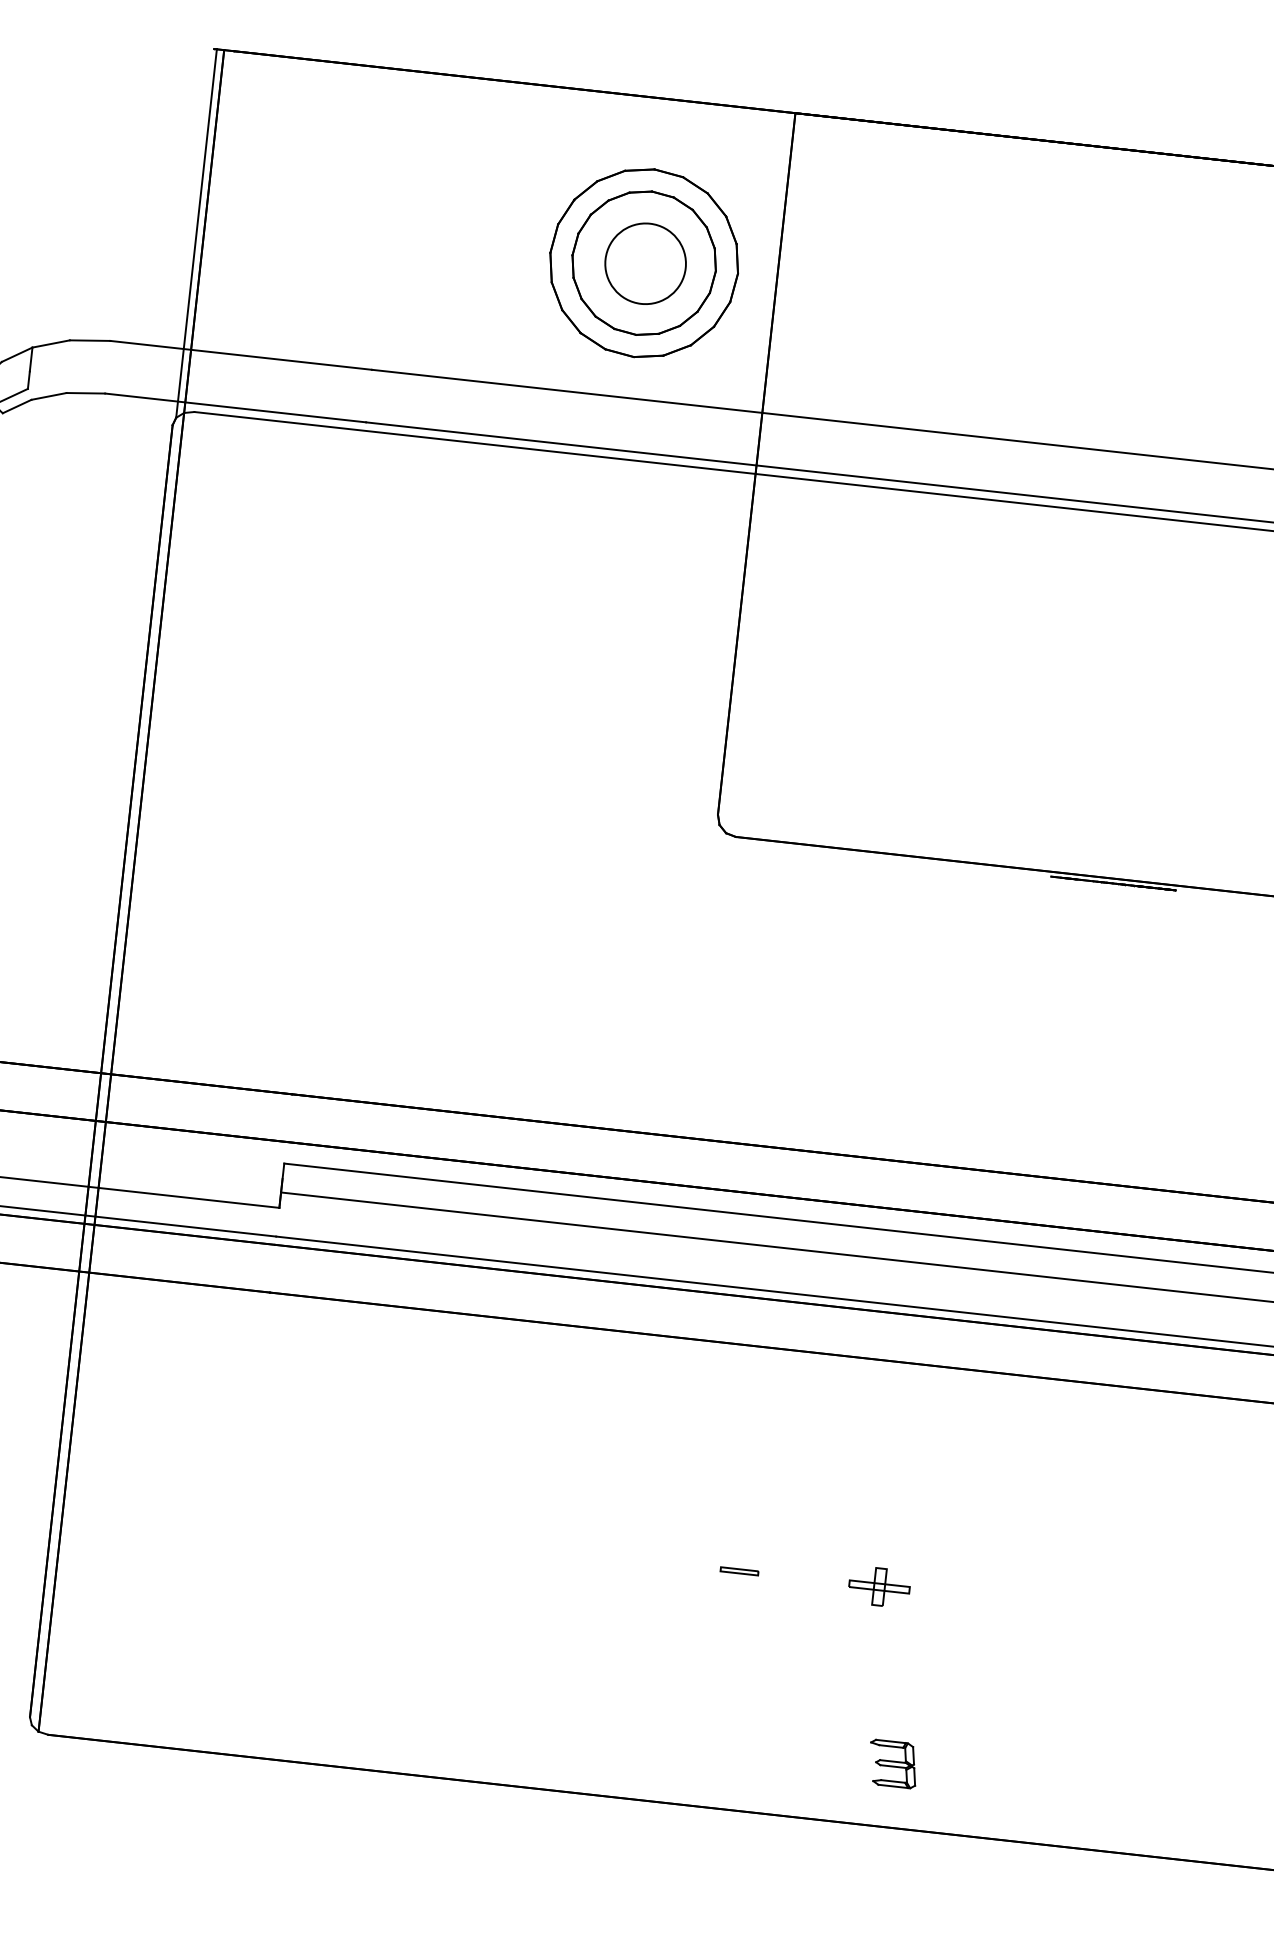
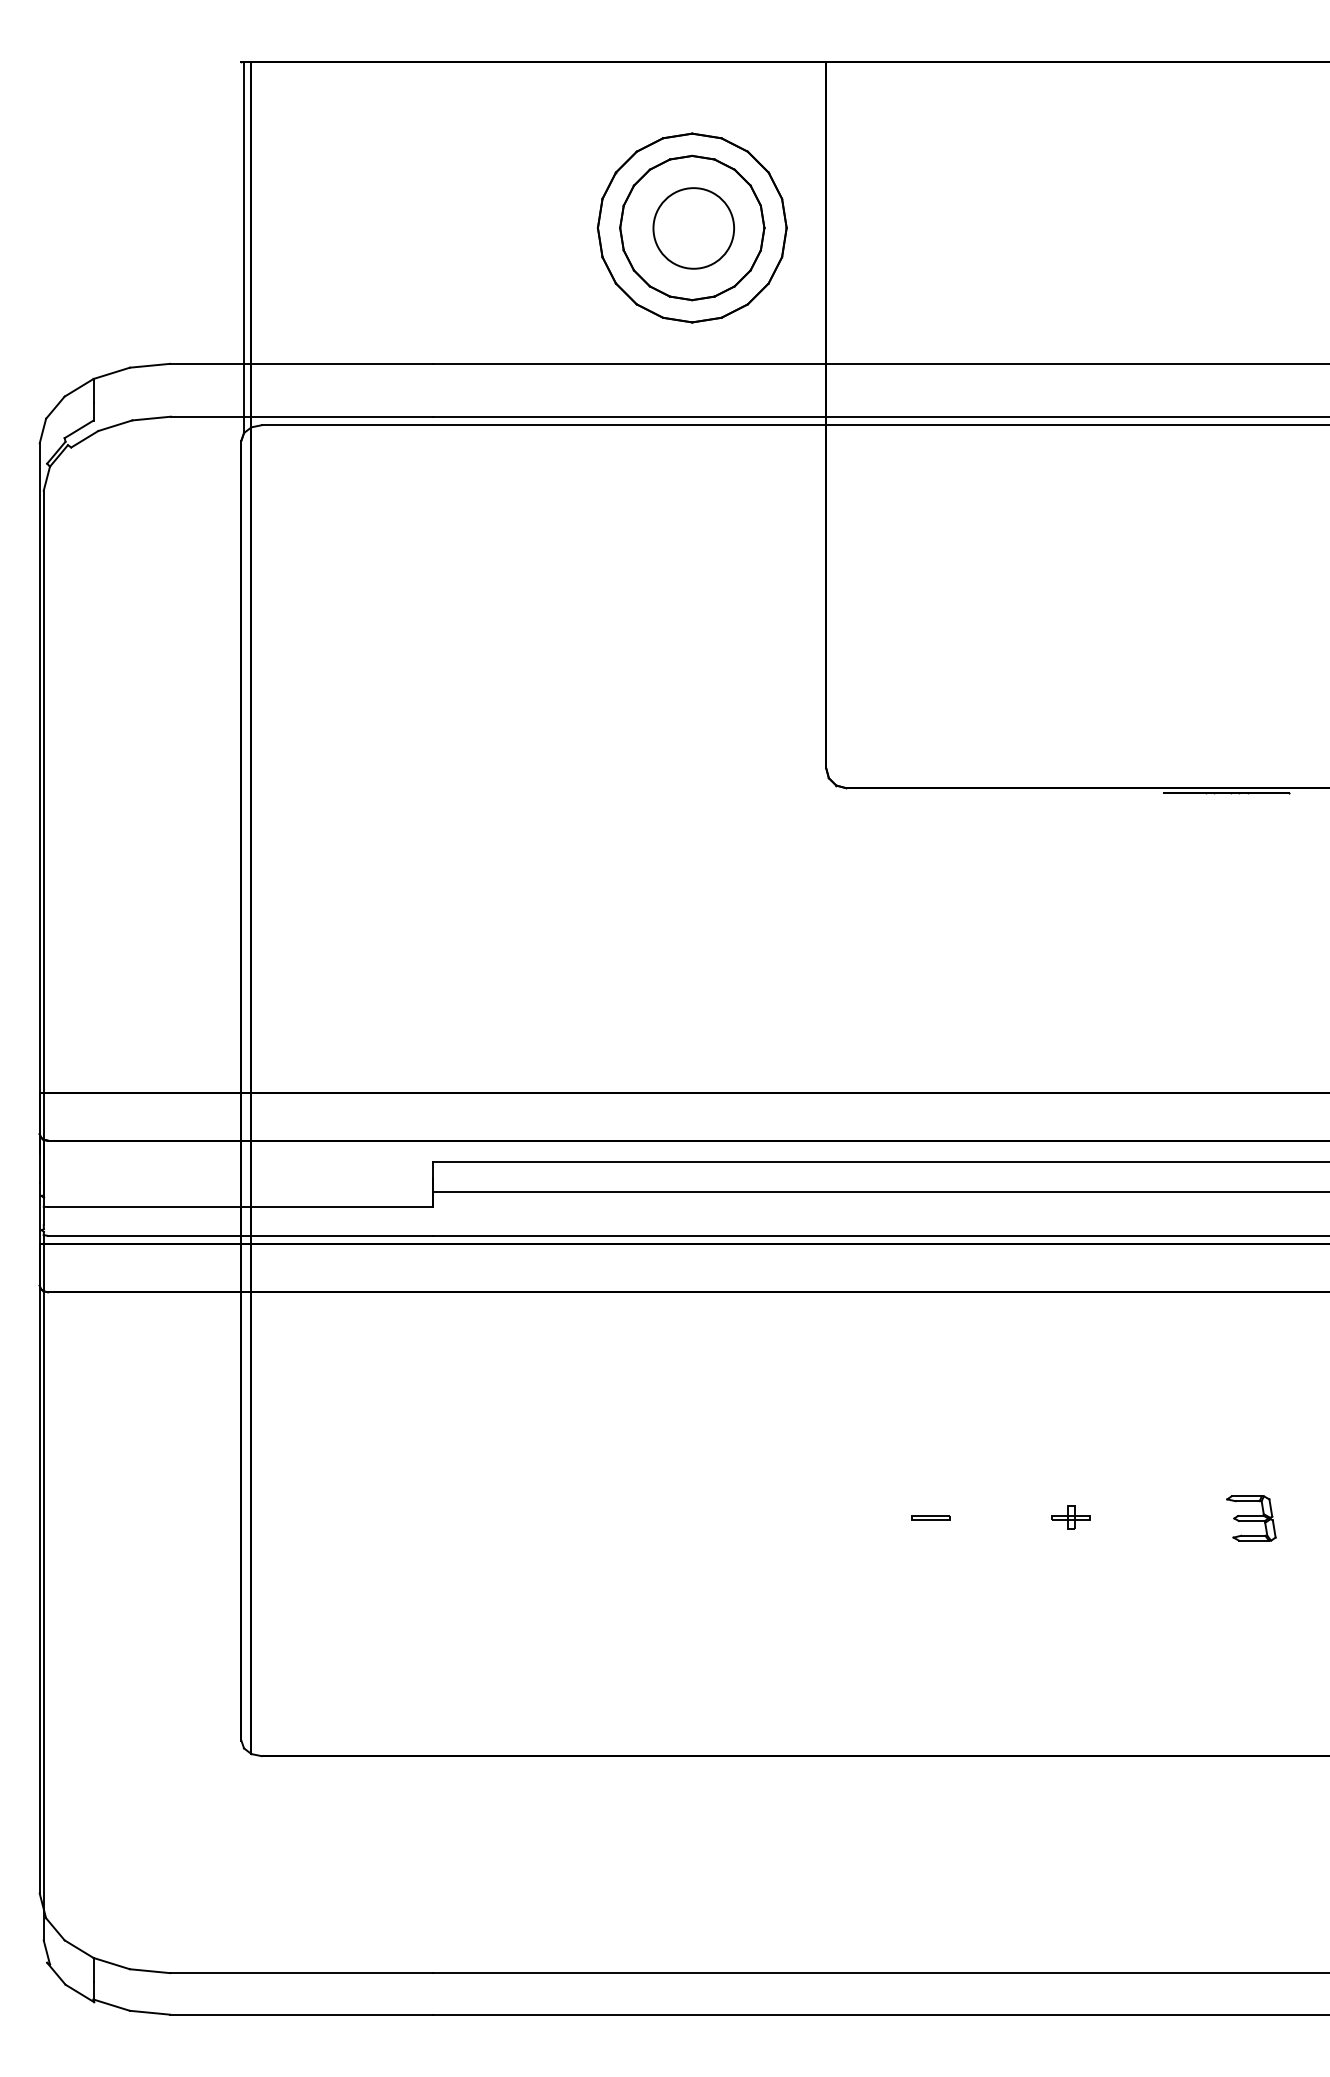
part: (878, 1586) -> (1070, 1517), size x0.62
part: (893, 1764) -> (1251, 1518), moved

